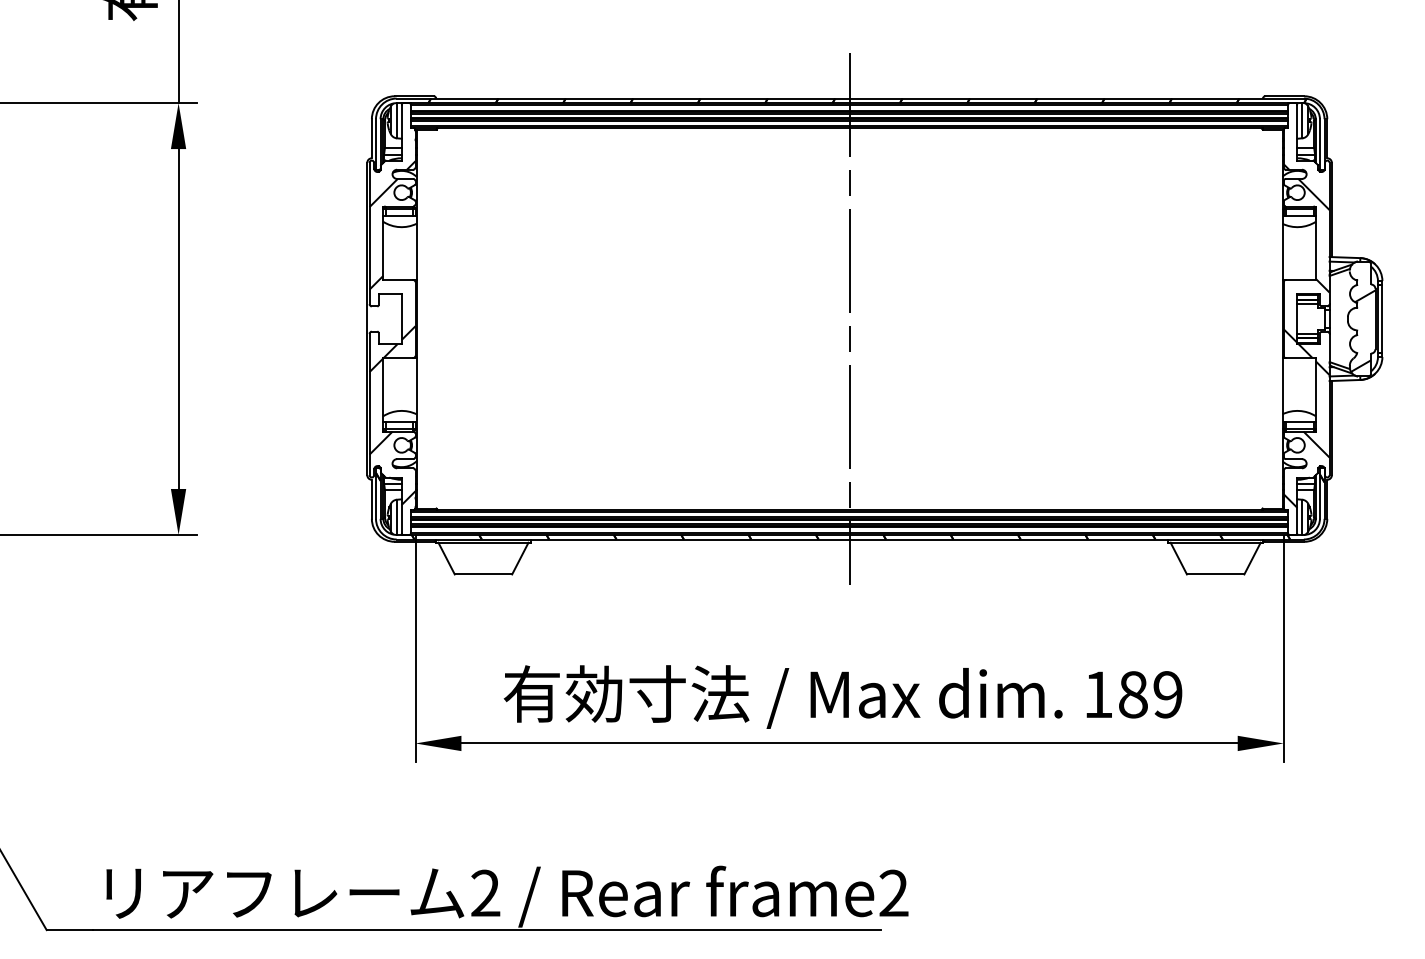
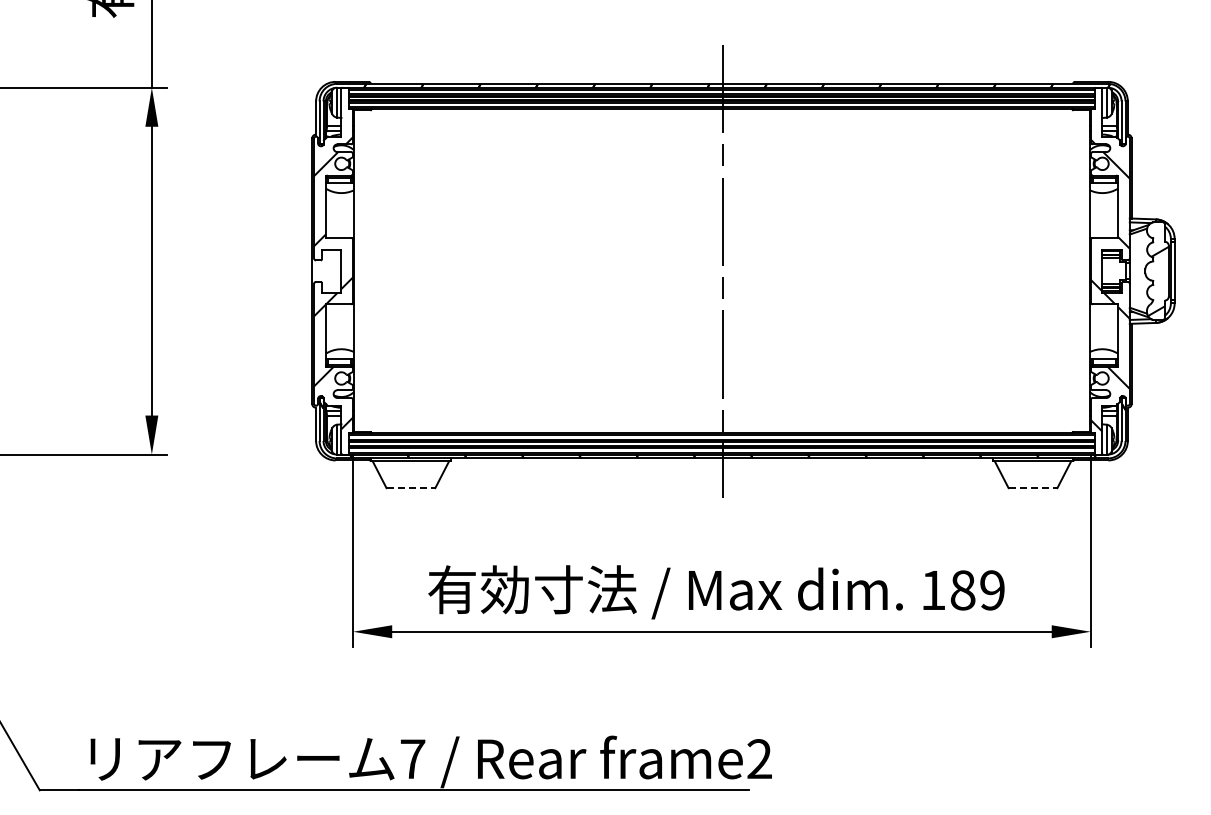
line: (484, 574) -> (411, 488), solid -> dashed
line: (1216, 574) -> (1033, 488), solid -> dashed
text: (485, 892) -> (412, 758), 2 -> 7

